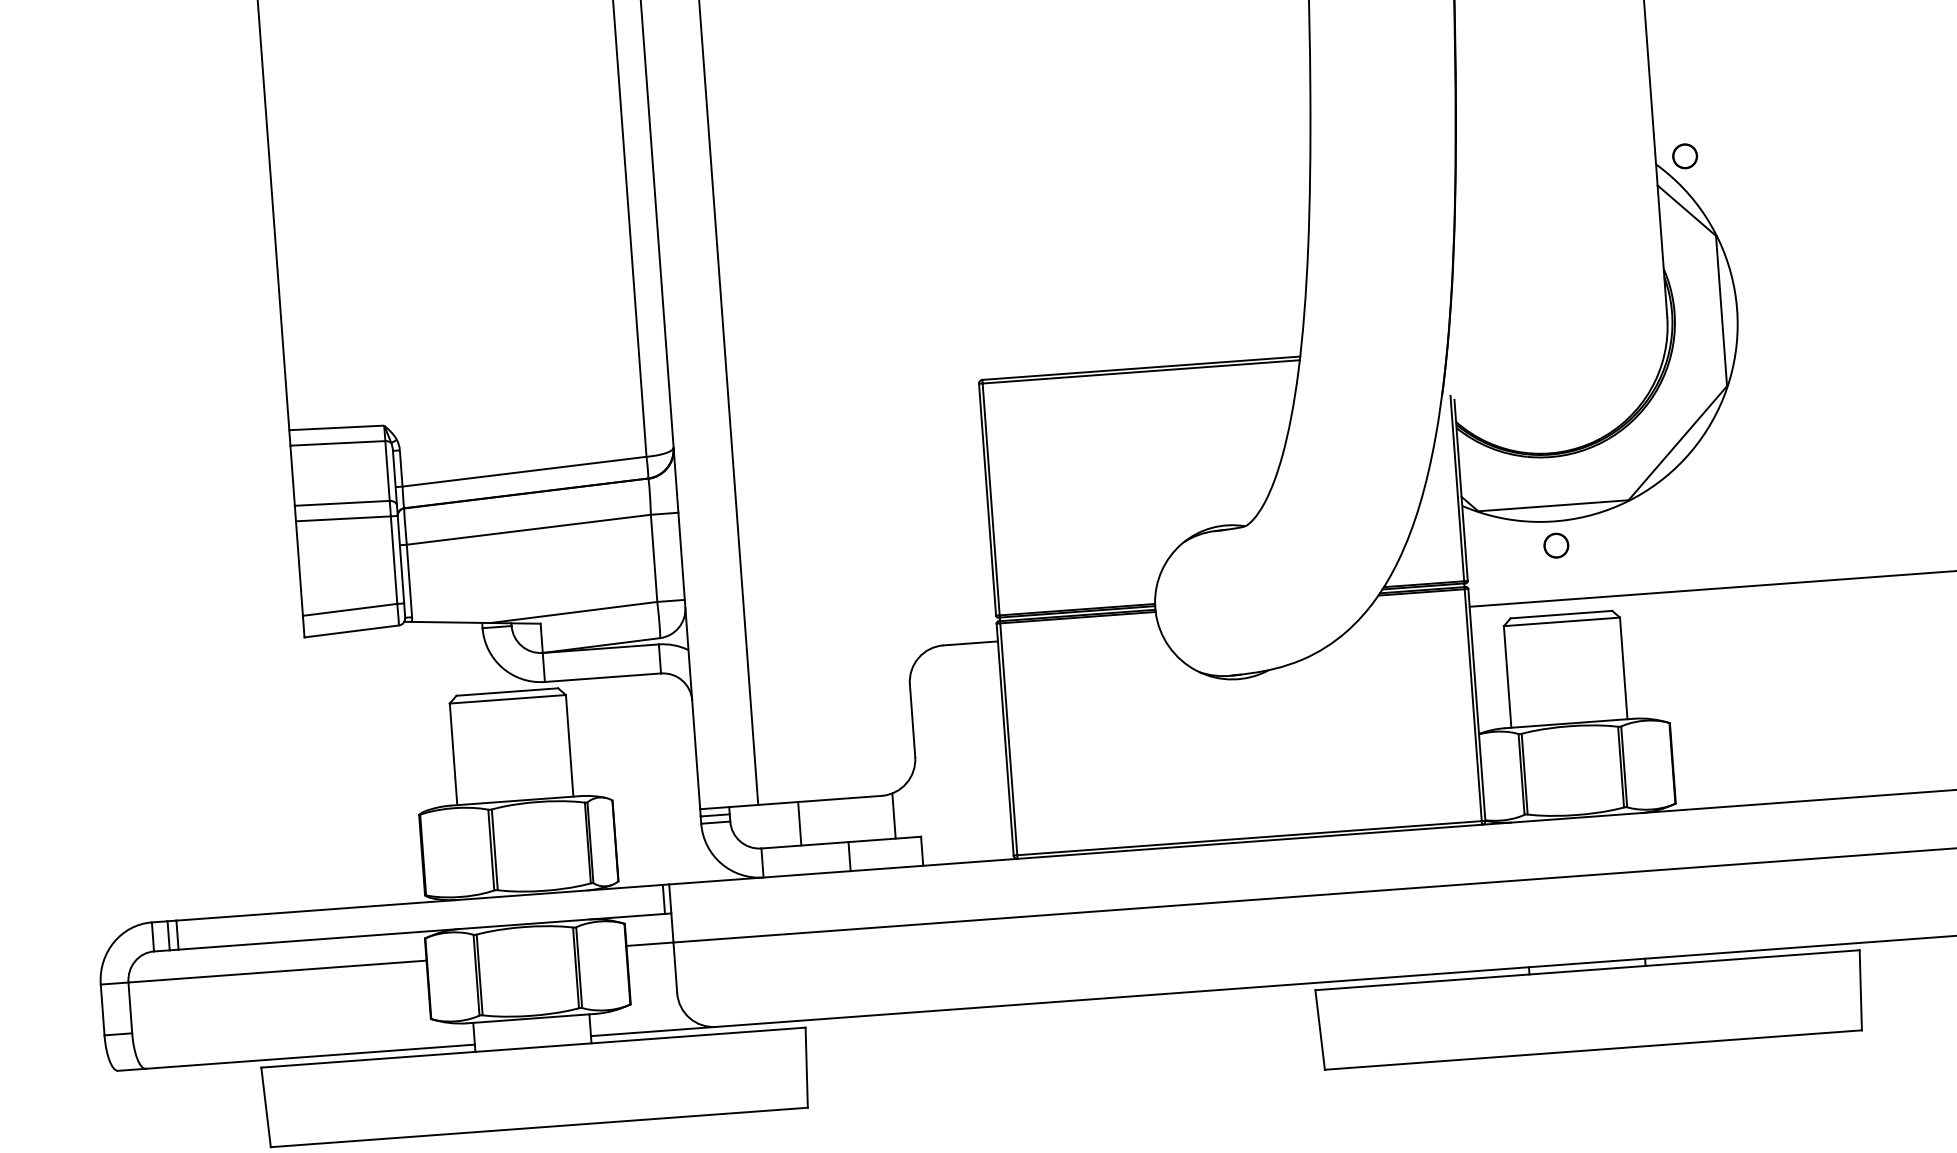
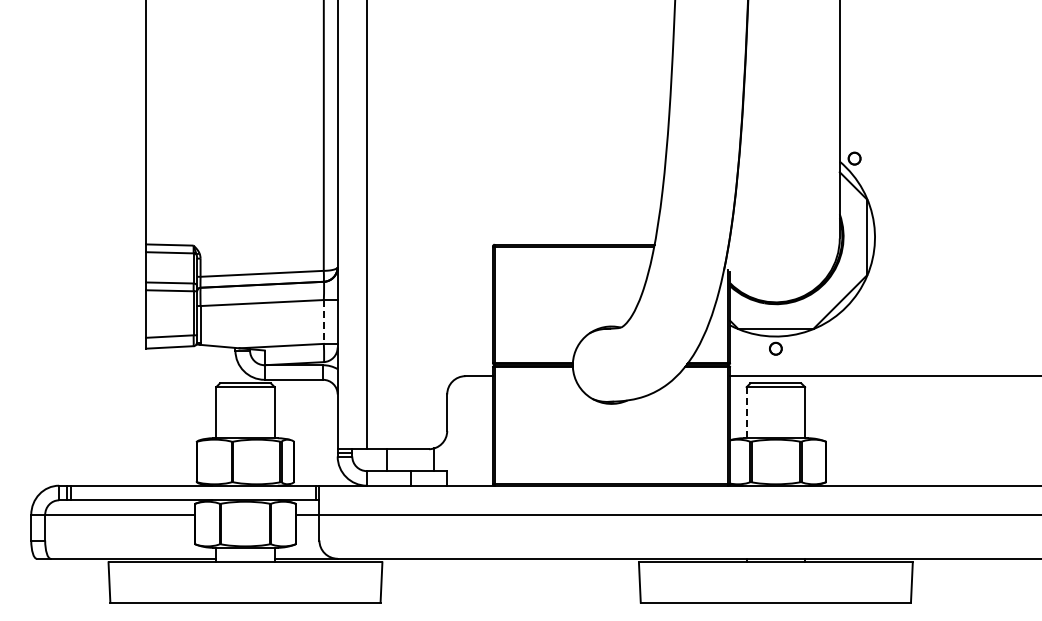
line: (653, 557) -> (323, 321), solid -> dashed
line: (1507, 676) -> (746, 412), solid -> dashed

